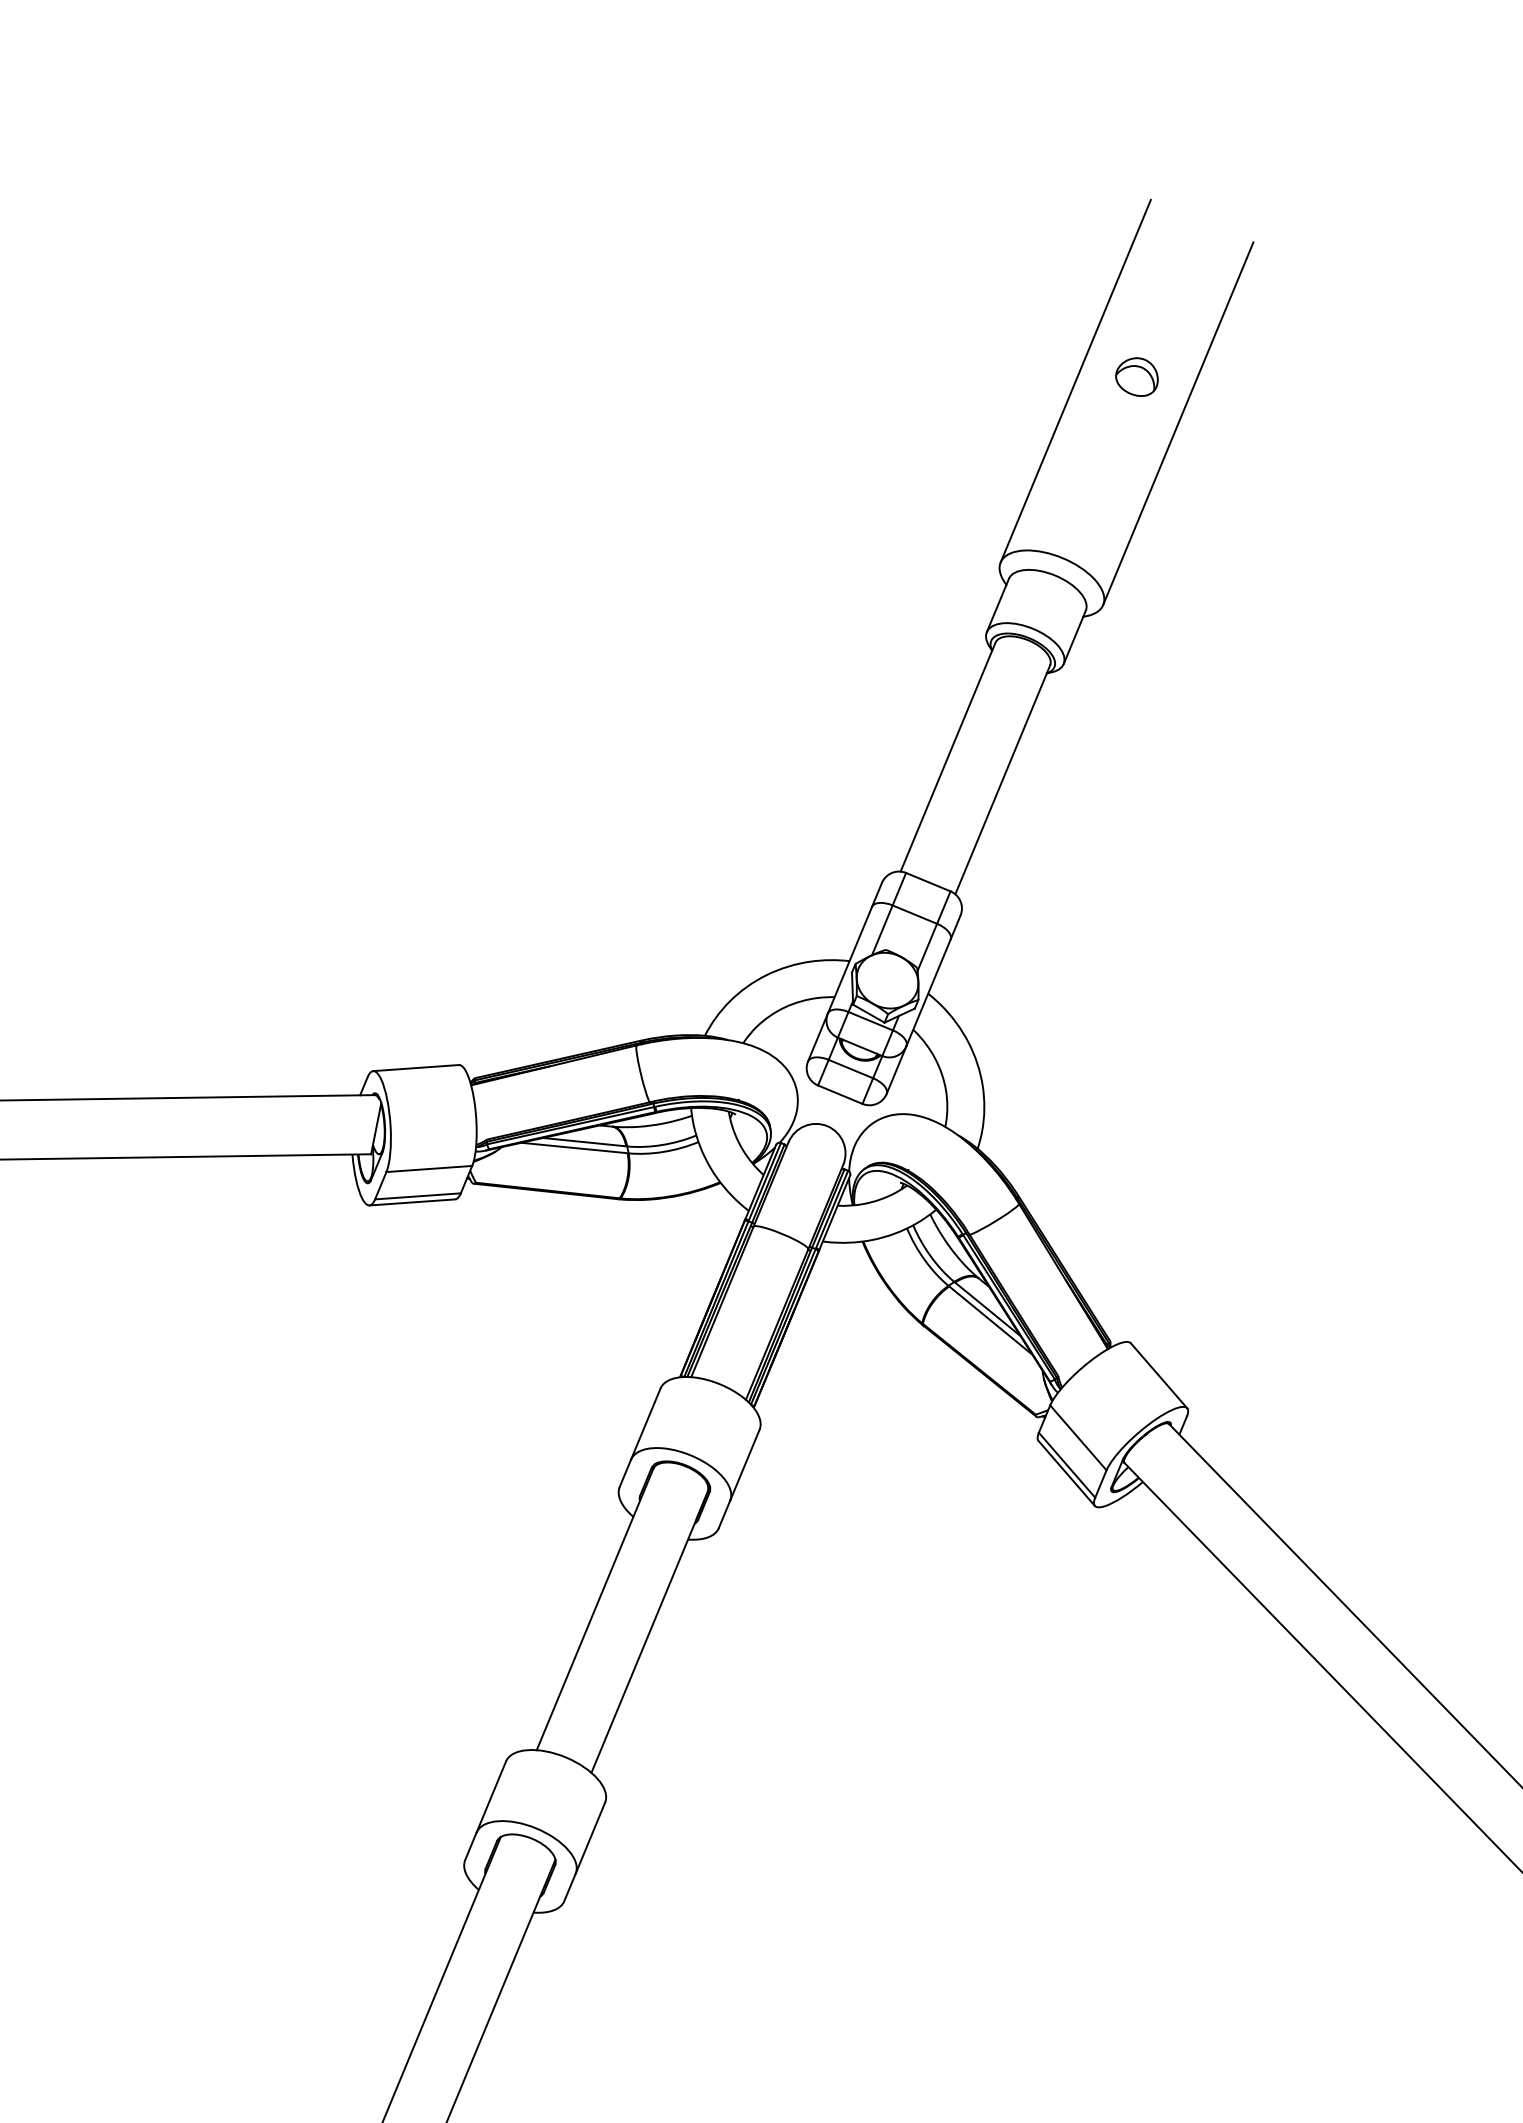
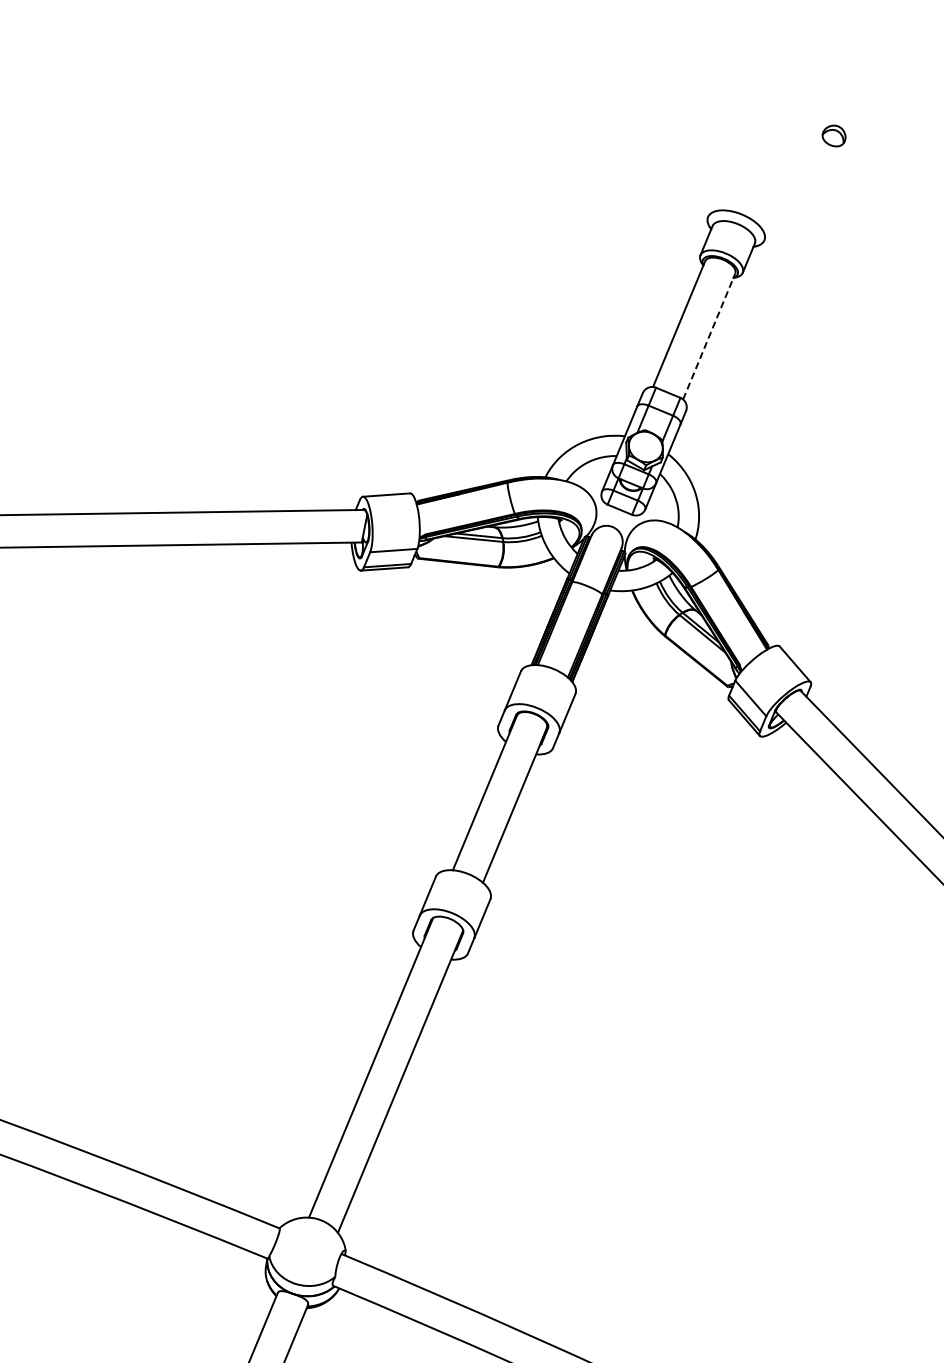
part: (1135, 376) -> (833, 135), moved
line: (1075, 379) -> (749, 116), removed
line: (1177, 423) -> (805, 140), removed
line: (1003, 779) -> (709, 336), solid -> dashed

